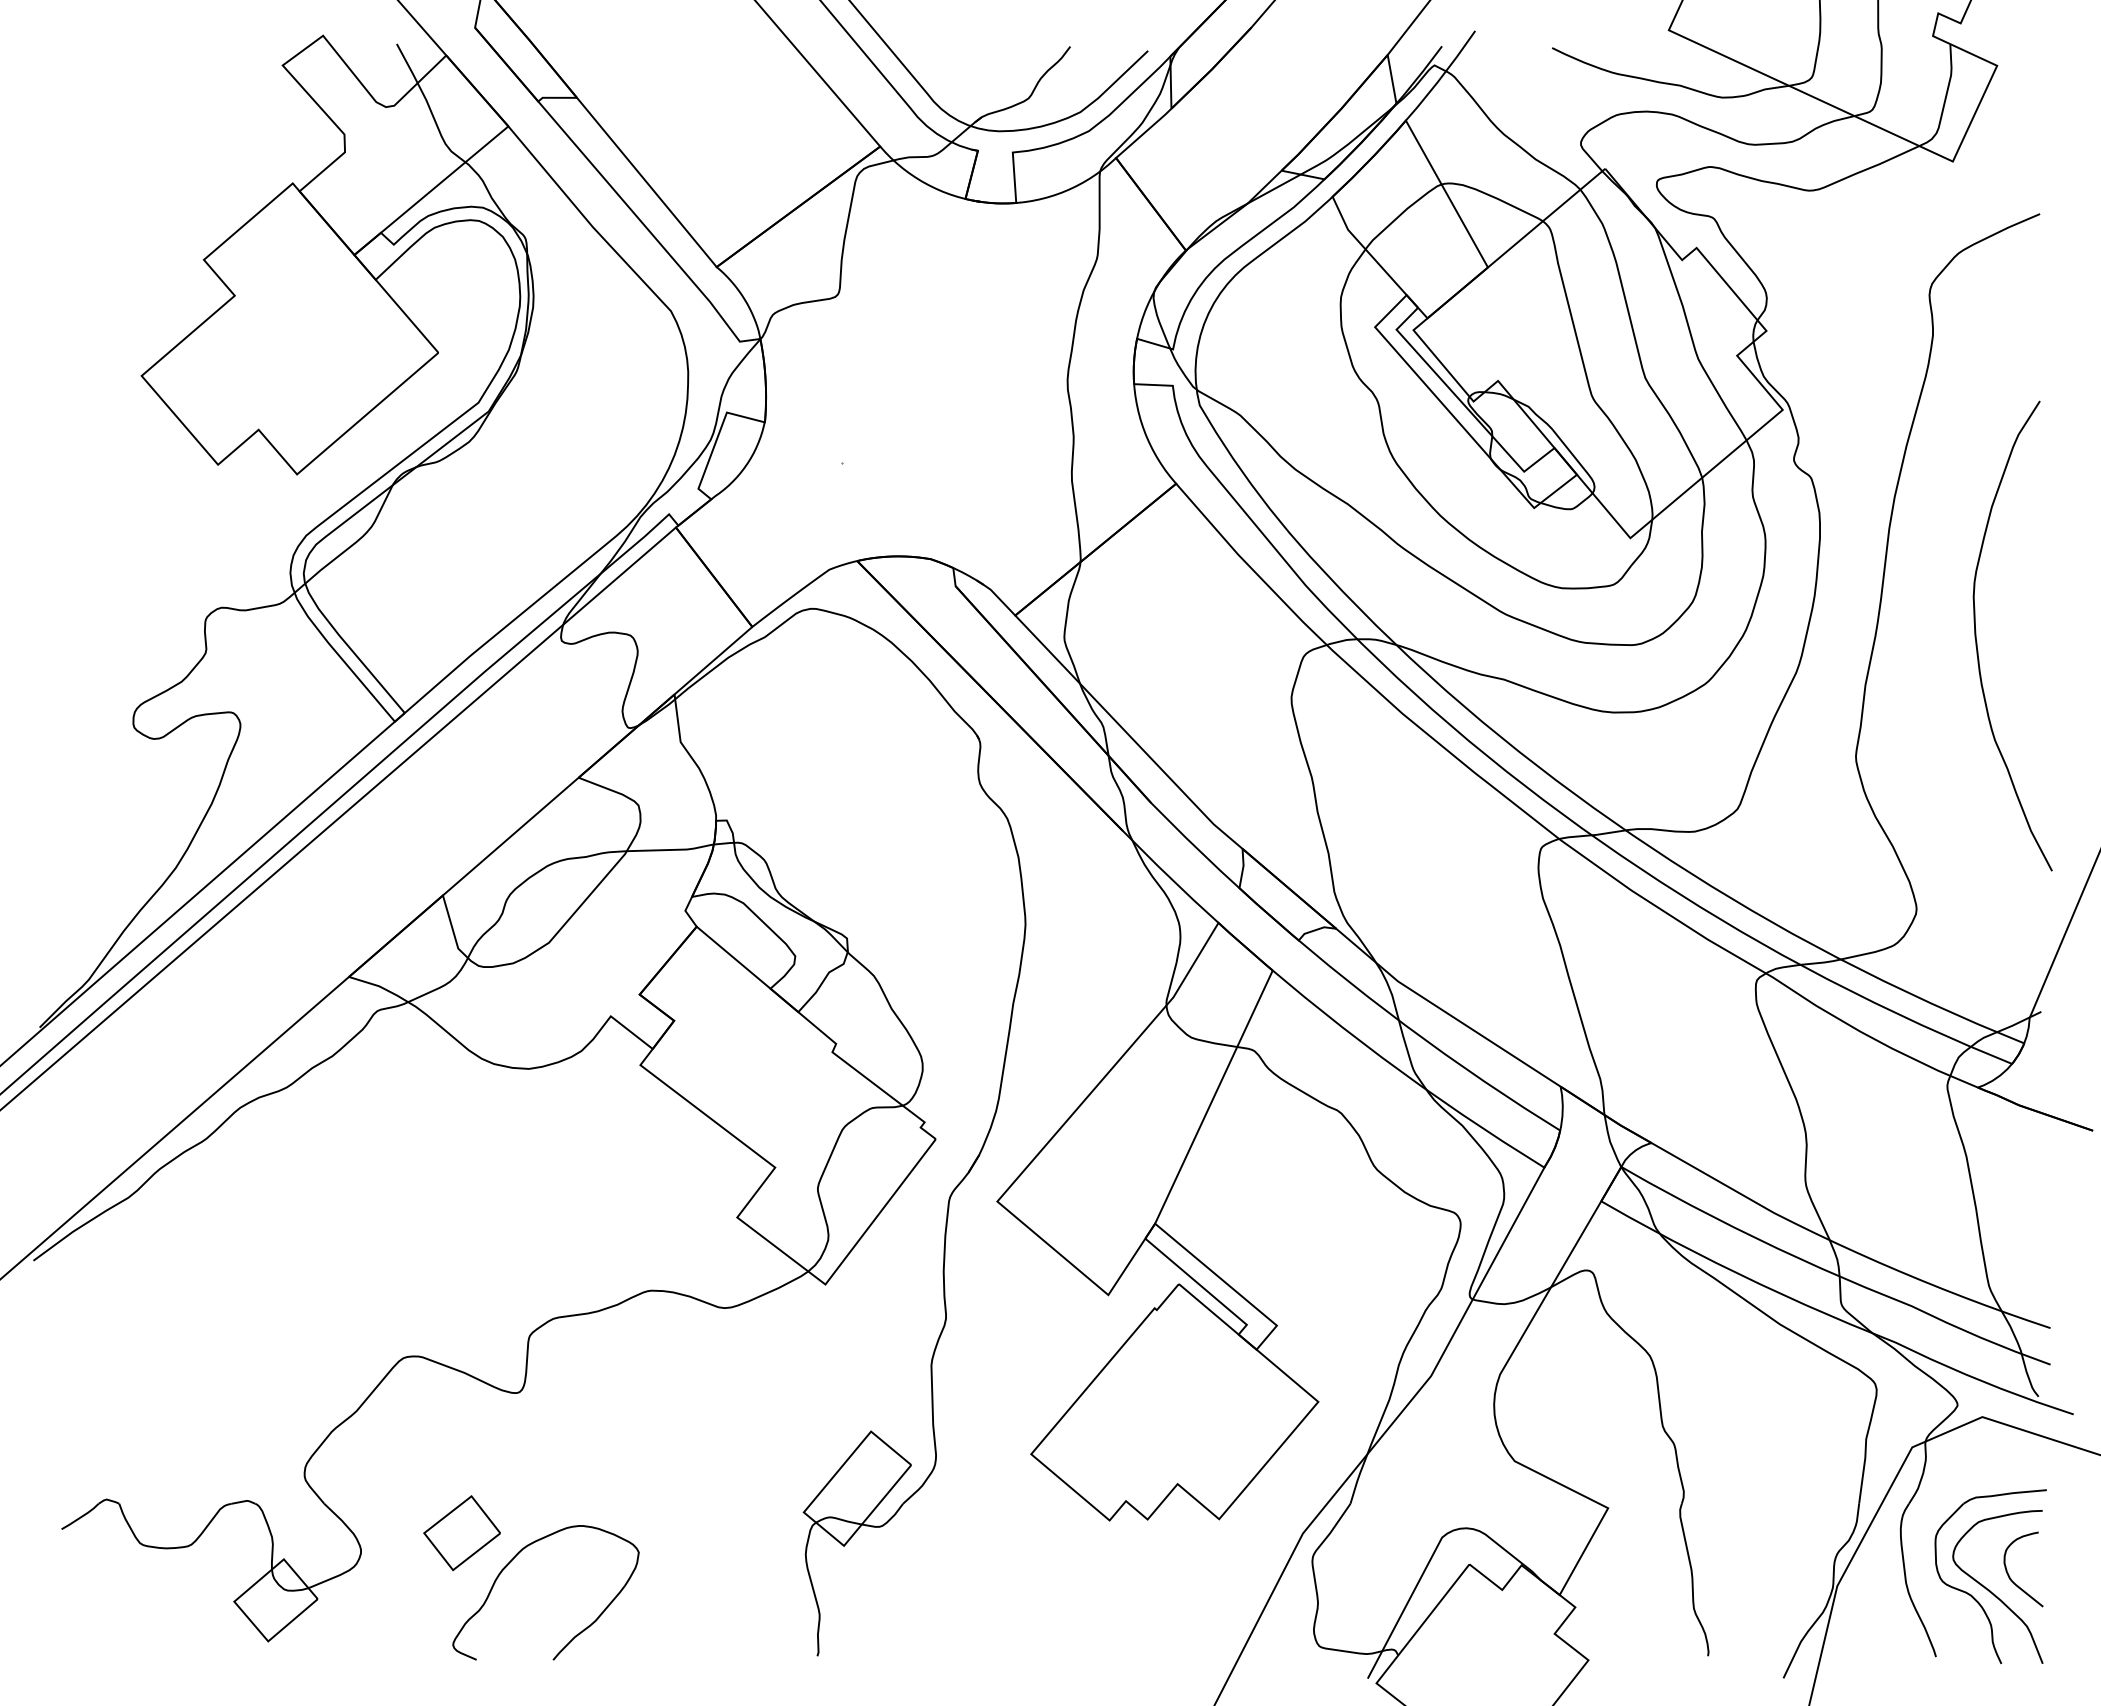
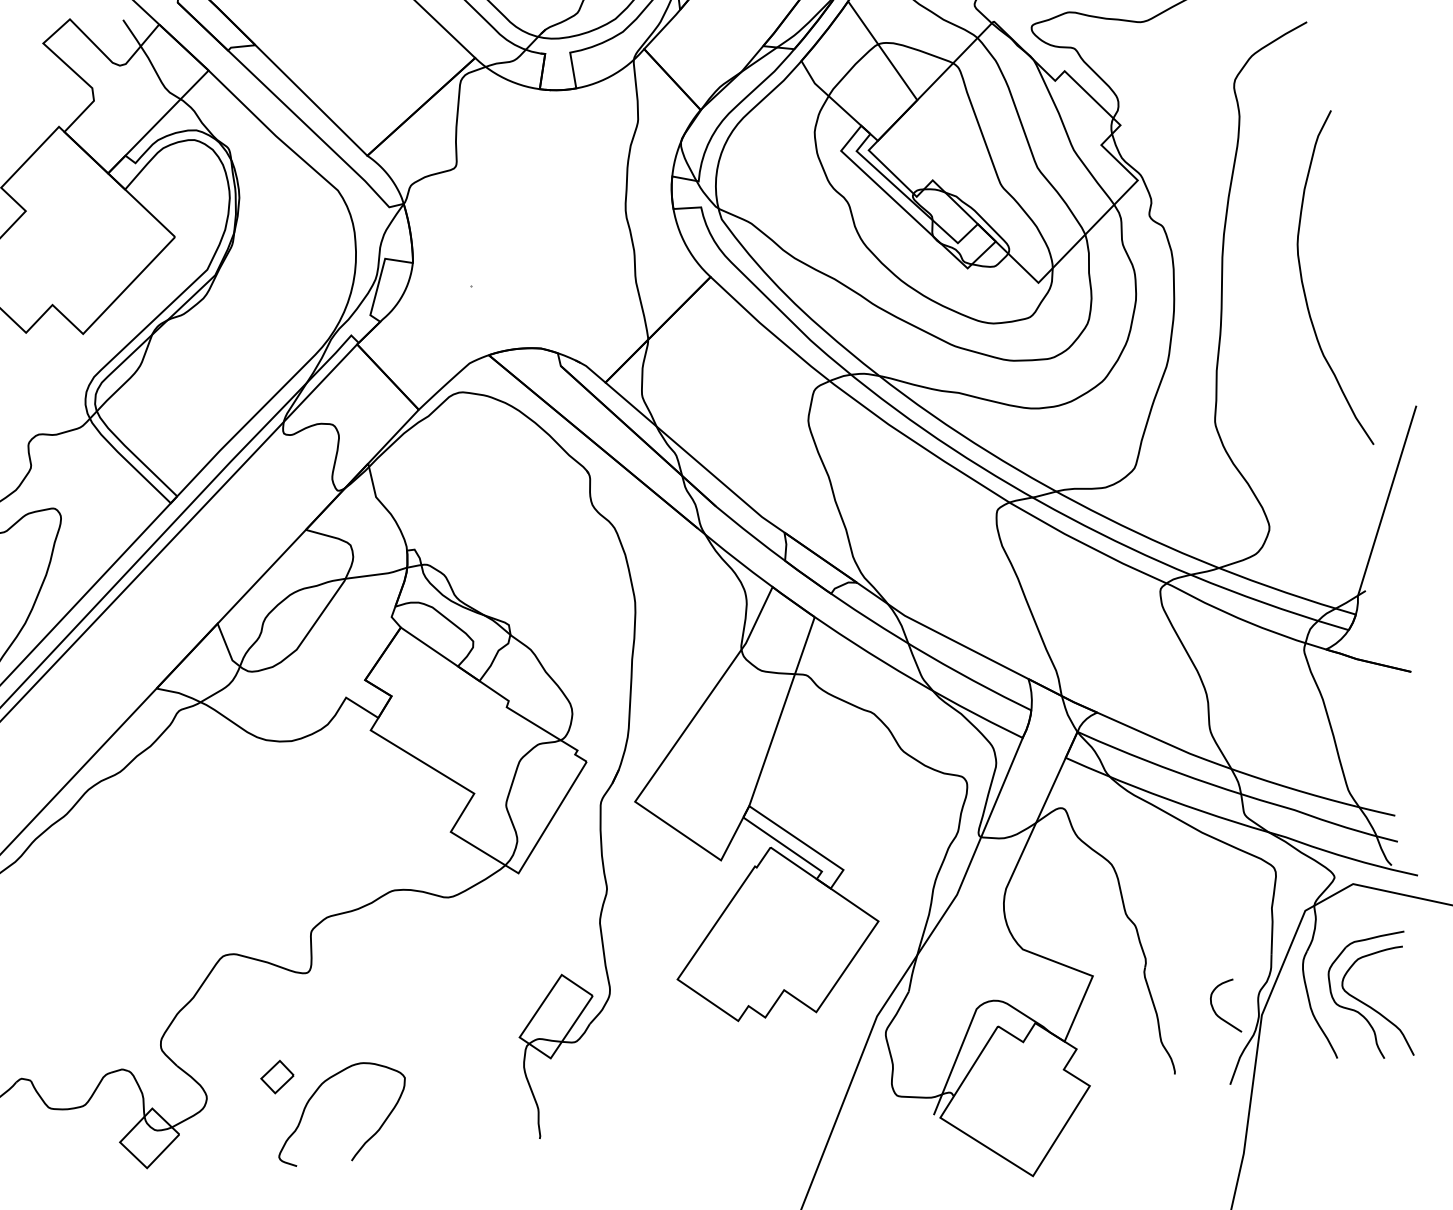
curve: (1977, 641) -> (1304, 286), moved
part: (461, 1533) -> (277, 1077), size x0.6
curve: (2009, 1574) -> (1215, 1011), moved

